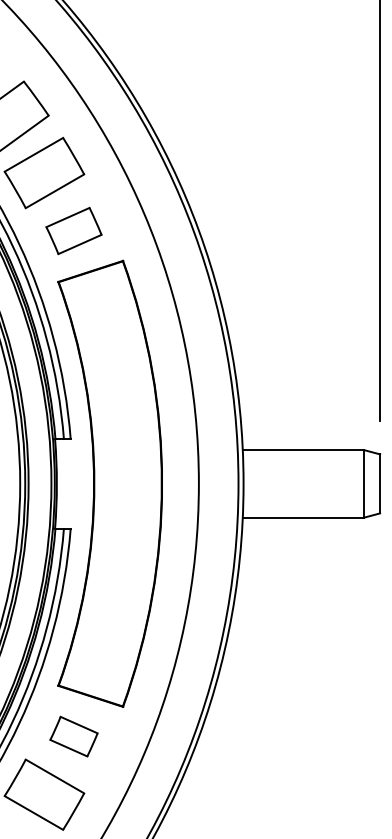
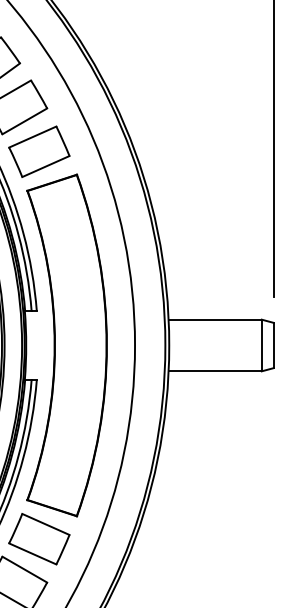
part: (73, 230) -> (38, 151), size x1.43
part: (73, 736) -> (38, 539), size x1.67

